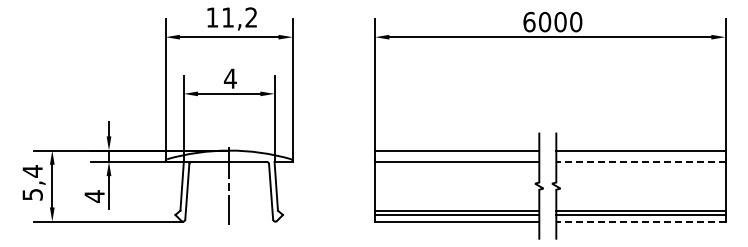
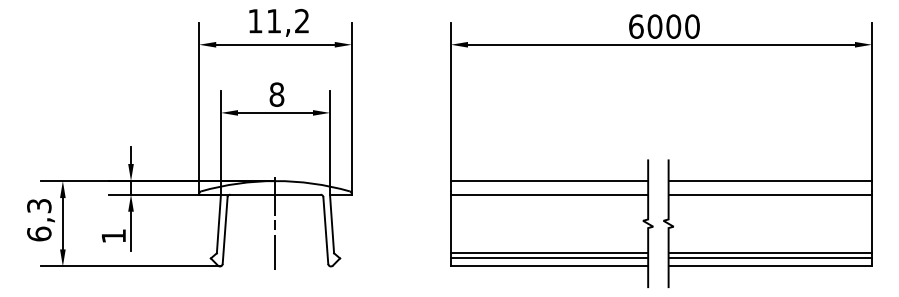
text: (229, 78) -> (275, 94), 4 -> 8
line: (640, 161) -> (769, 194), dashed -> solid
text: (32, 182) -> (39, 219), 5,4 -> 6,3
text: (94, 196) -> (113, 236), 4 -> 1
line: (640, 221) -> (769, 266), dashed -> solid

